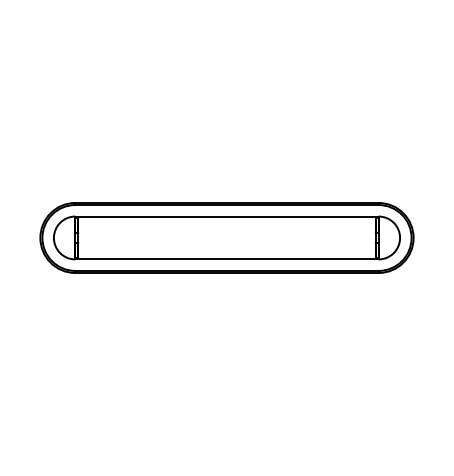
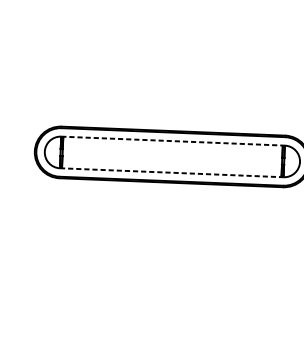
line: (227, 216) -> (173, 141), solid -> dashed
line: (227, 259) -> (172, 172), solid -> dashed

